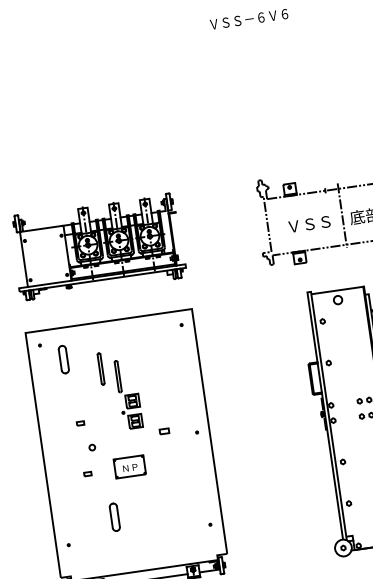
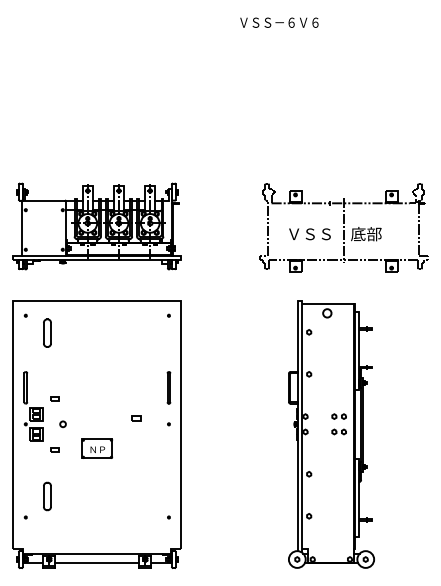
part: (100, 368) -> (168, 387), moved
part: (128, 394) -> (33, 406), moved
part: (114, 517) -> (47, 496), moved

